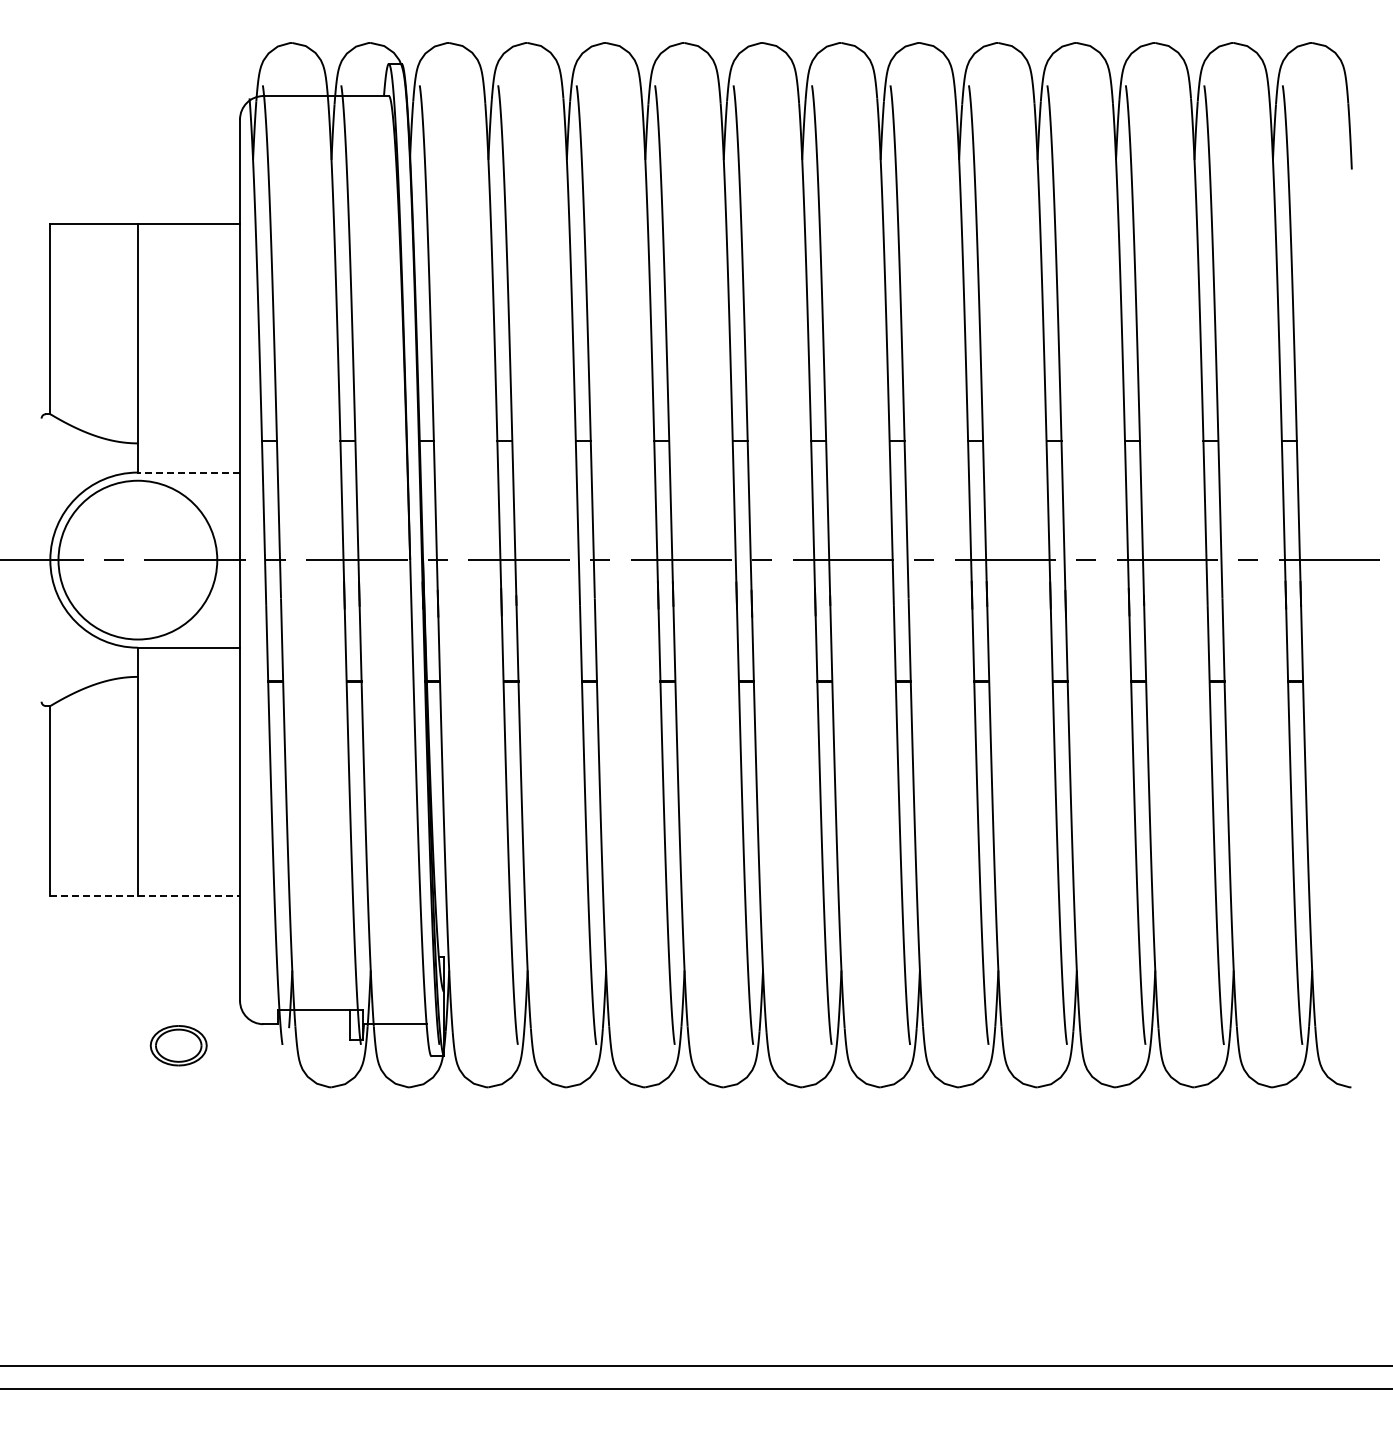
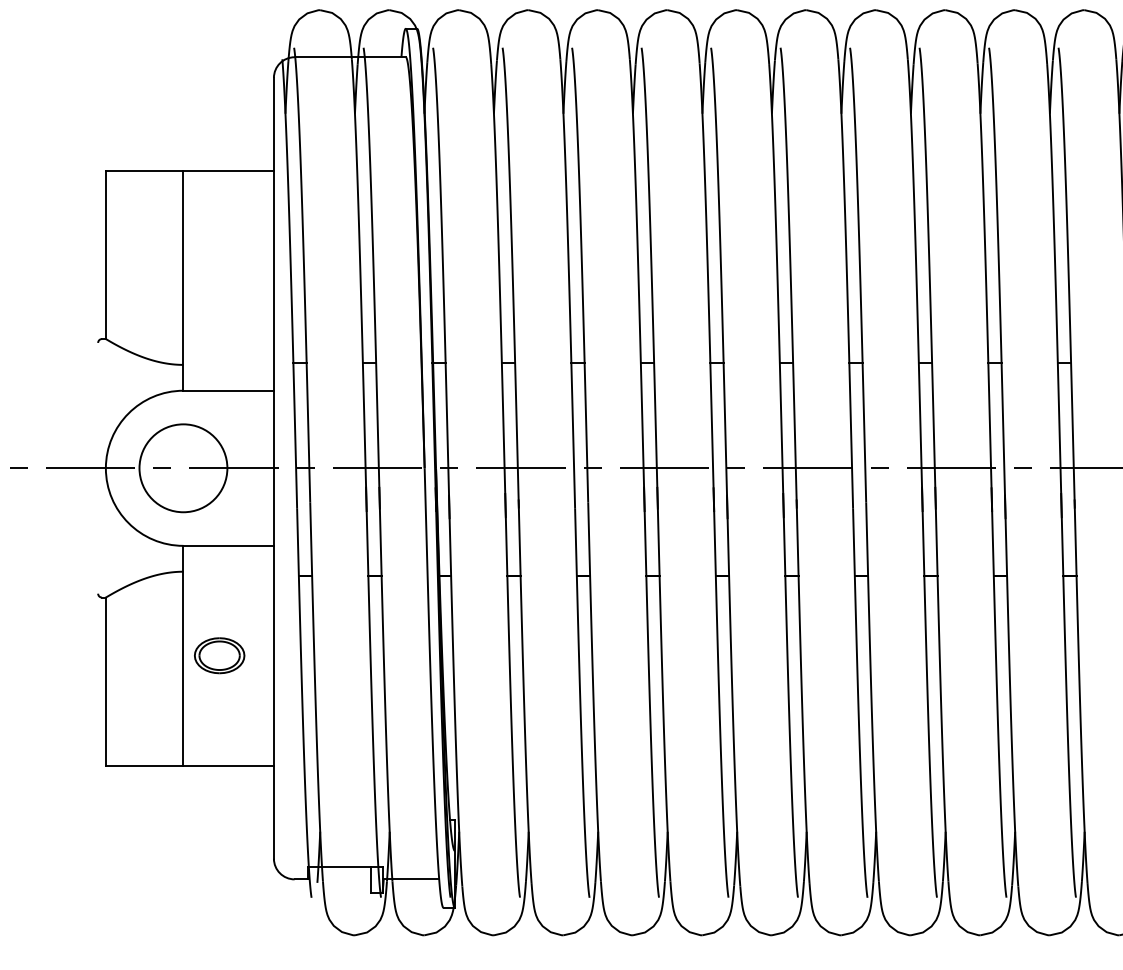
line: (188, 472) -> (228, 390), dashed -> solid
circle: (137, 559) -> (183, 467), size x0.62
line: (145, 895) -> (190, 765), dashed -> solid
part: (178, 1045) -> (219, 655), moved

